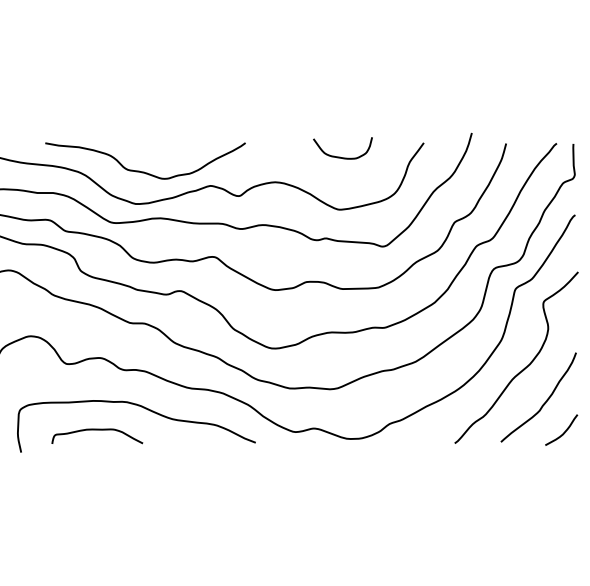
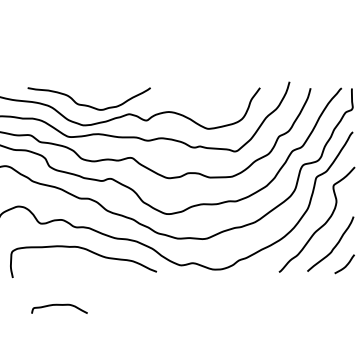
curve: (338, 155) -> (207, 95), removed
curve: (97, 430) -> (59, 305), moved

